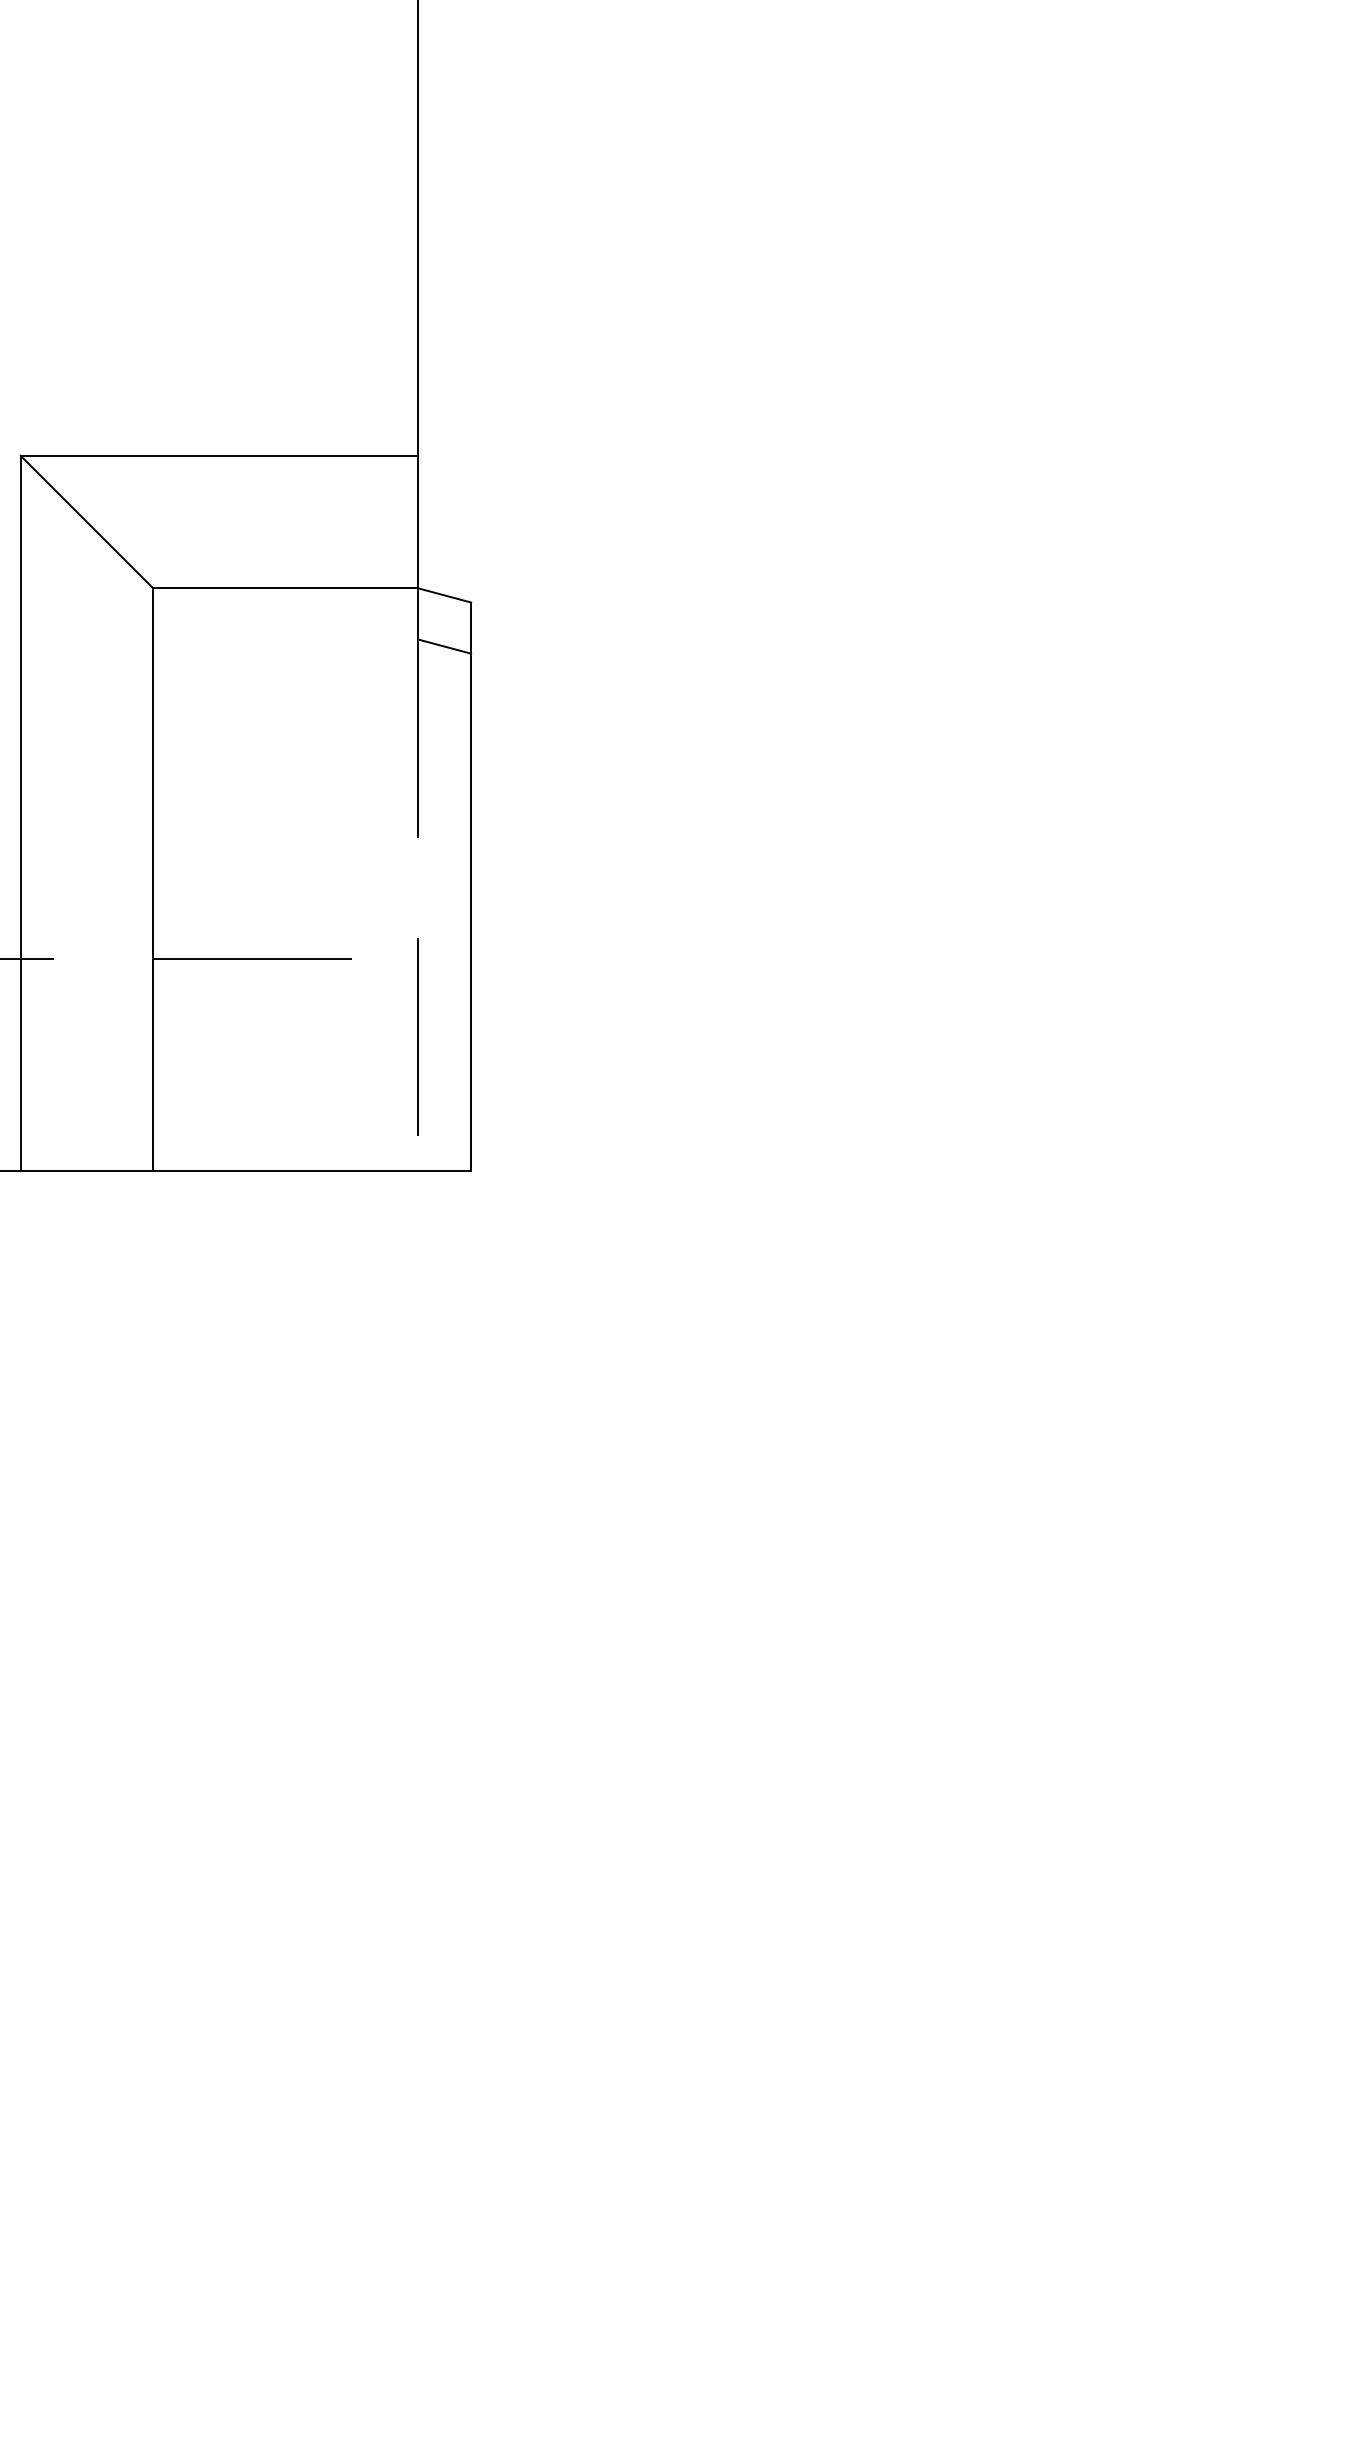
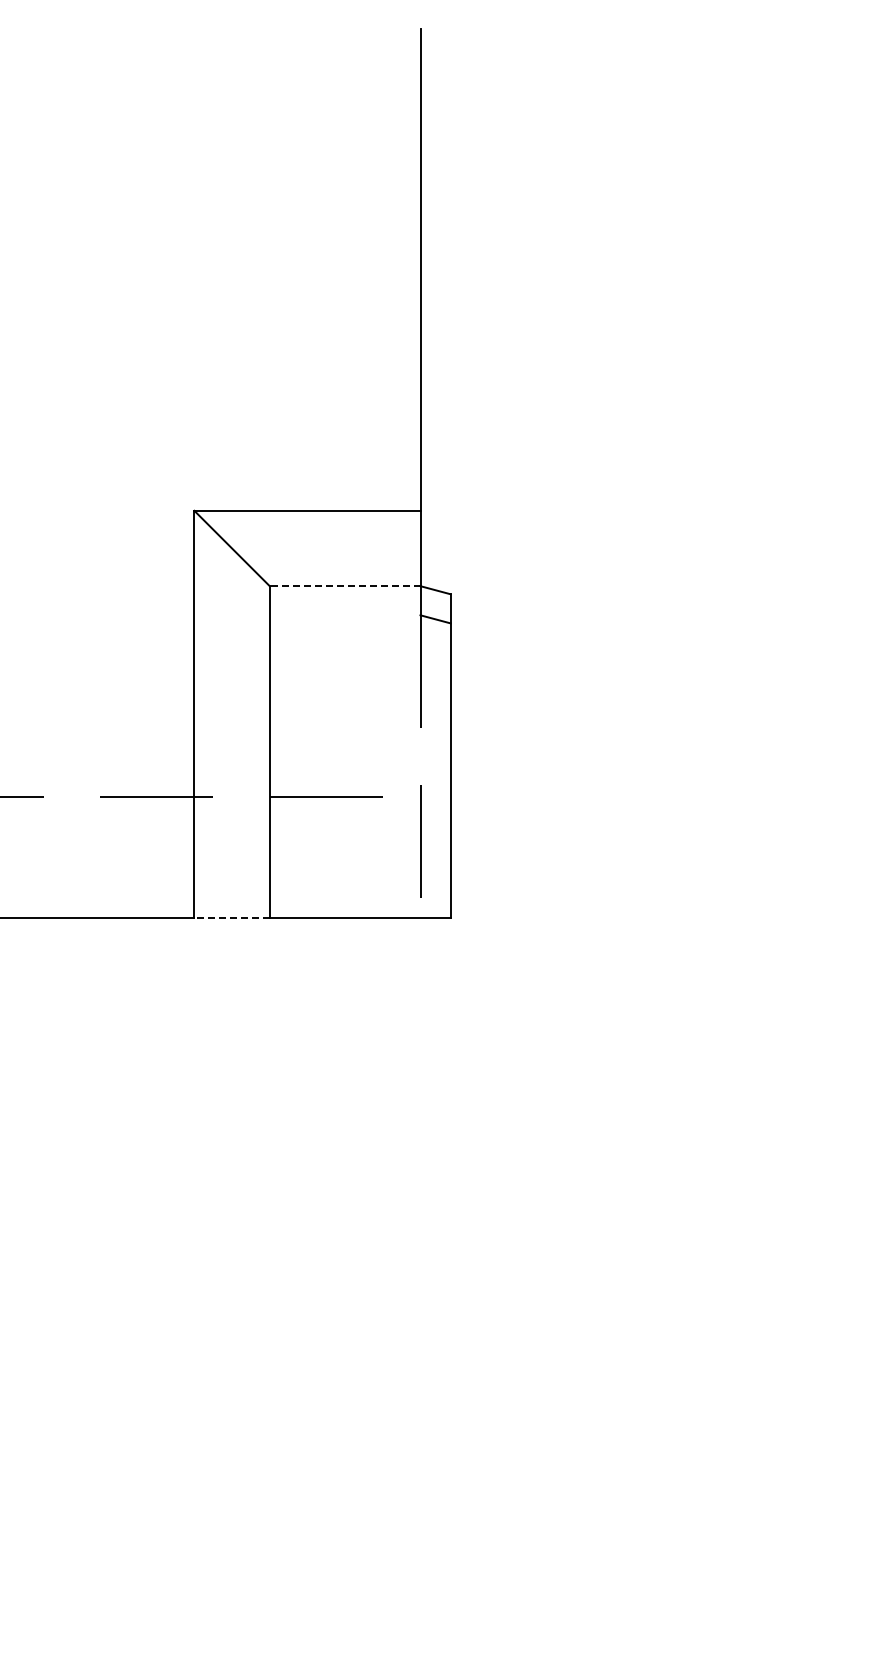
line: (284, 588) -> (344, 586), solid -> dashed
line: (87, 1170) -> (232, 917), solid -> dashed

